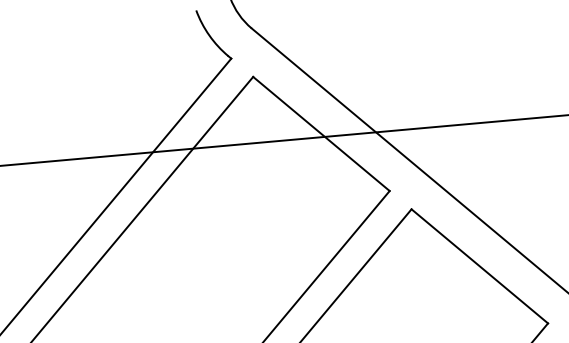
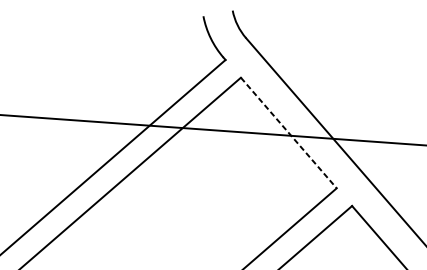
line: (321, 133) -> (288, 132), solid -> dashed

